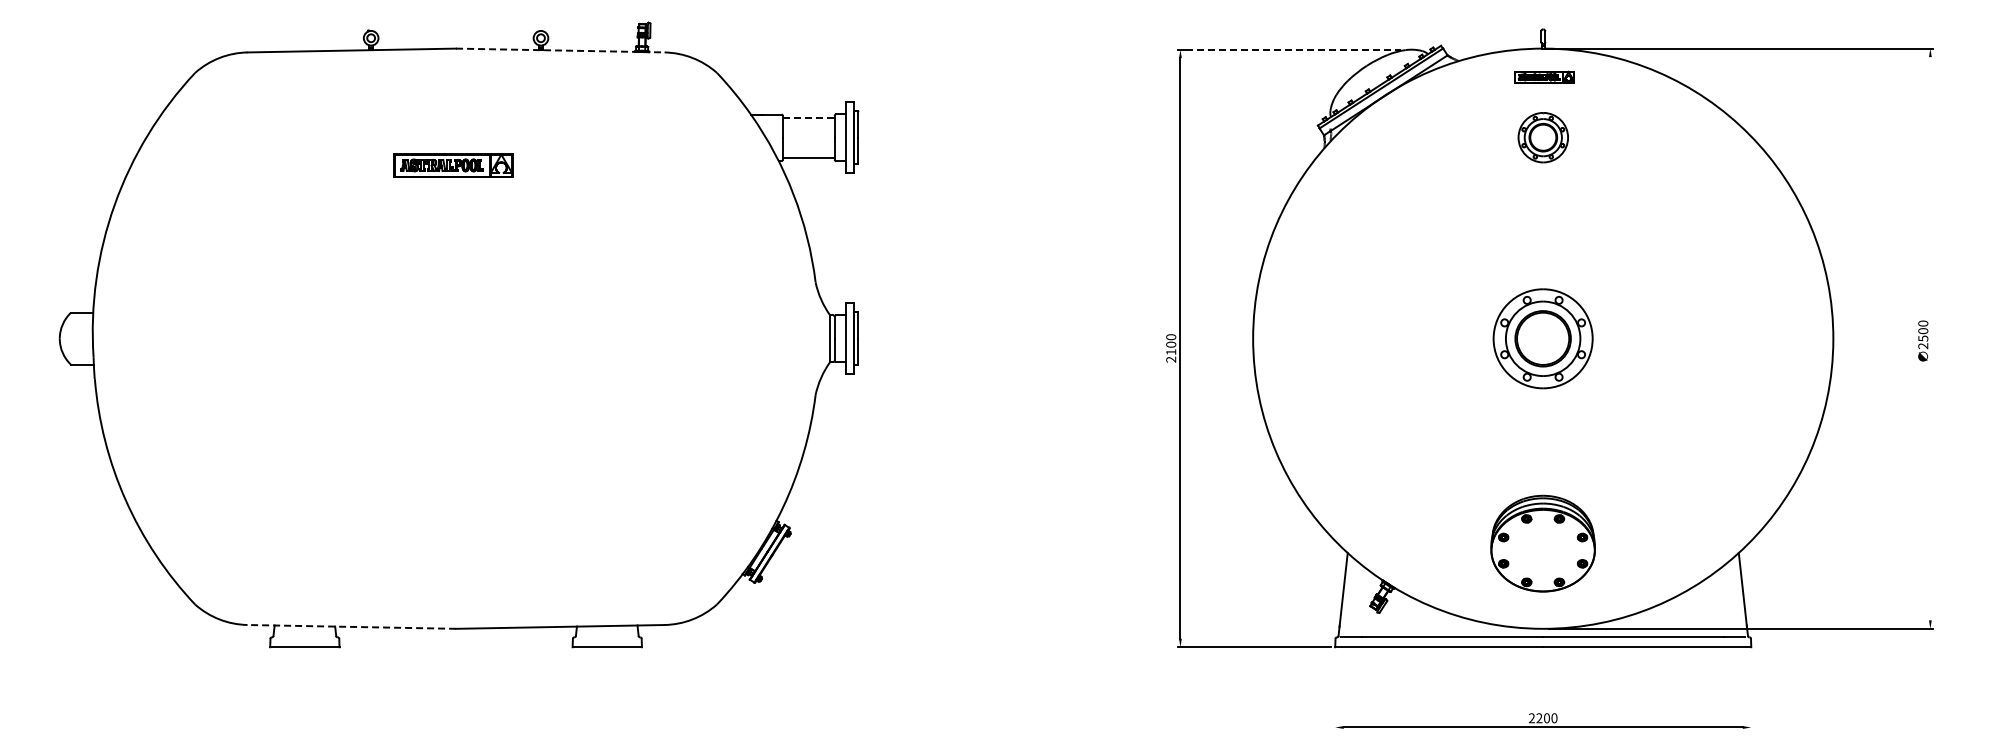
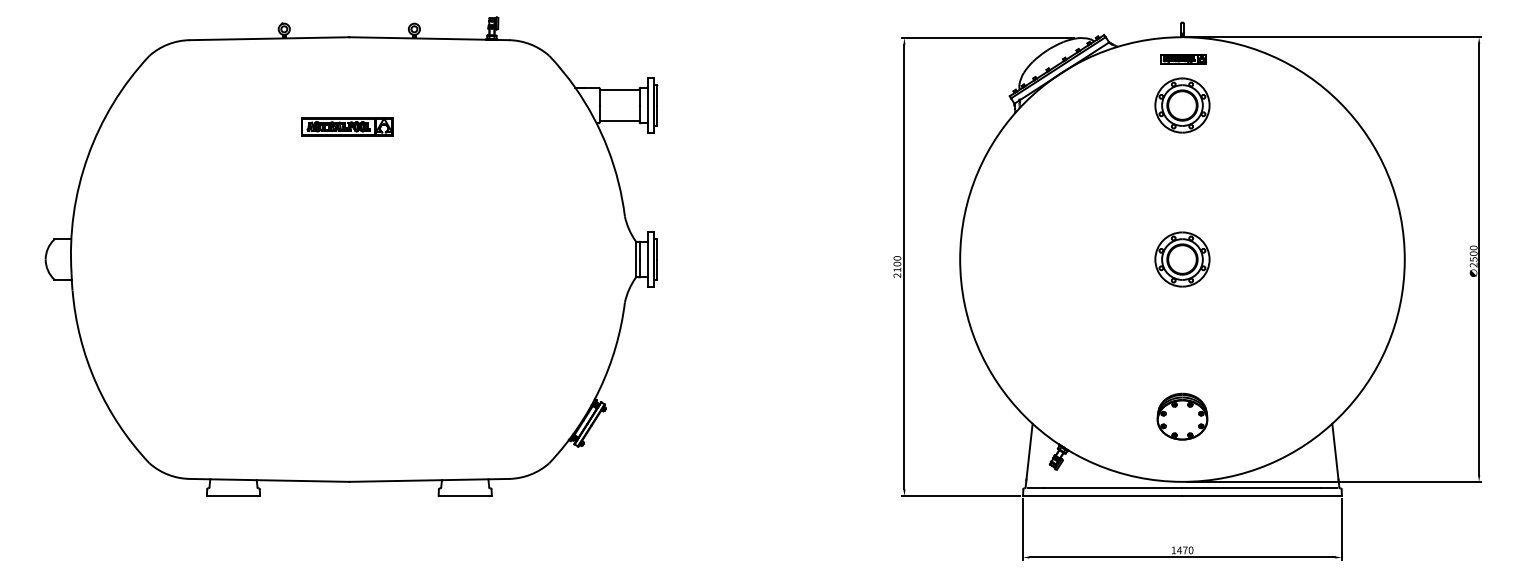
line: (1294, 49) -> (991, 37), dashed -> solid
line: (560, 50) -> (429, 38), dashed -> solid
line: (809, 117) -> (620, 90), dashed -> solid
part: (1543, 137) -> (1182, 105), size x1.43
part: (1543, 338) -> (1182, 259), size x0.71
line: (1930, 338) -> (1479, 259), added
part: (1543, 543) -> (1182, 416), size x0.62
line: (351, 626) -> (269, 480), dashed -> solid
line: (1335, 690) -> (1023, 529), added
line: (1751, 690) -> (1342, 529), added
text: (1539, 718) -> (1179, 550), 2200 -> 1470

